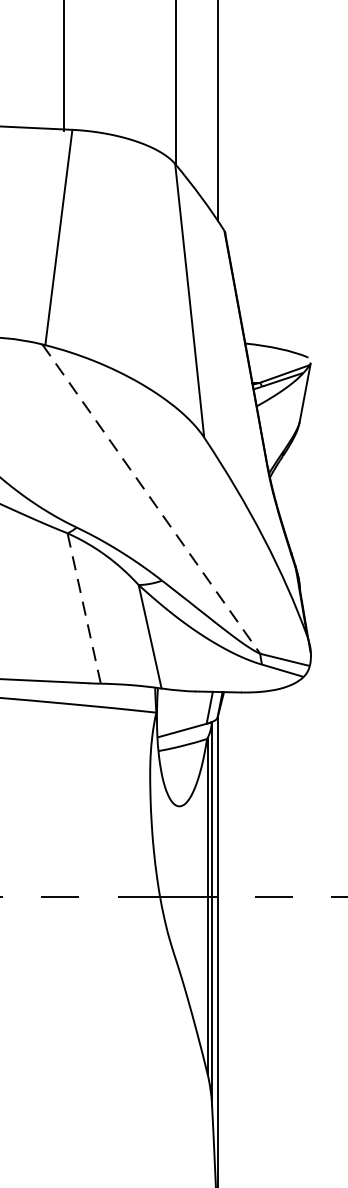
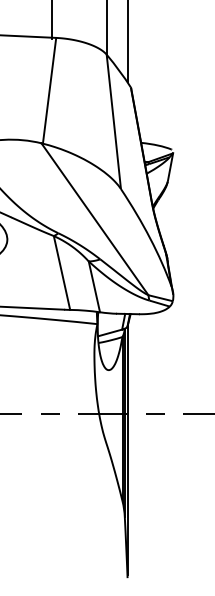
line: (150, 499) -> (94, 219), dashed -> solid
line: (85, 607) -> (62, 272), dashed -> solid

